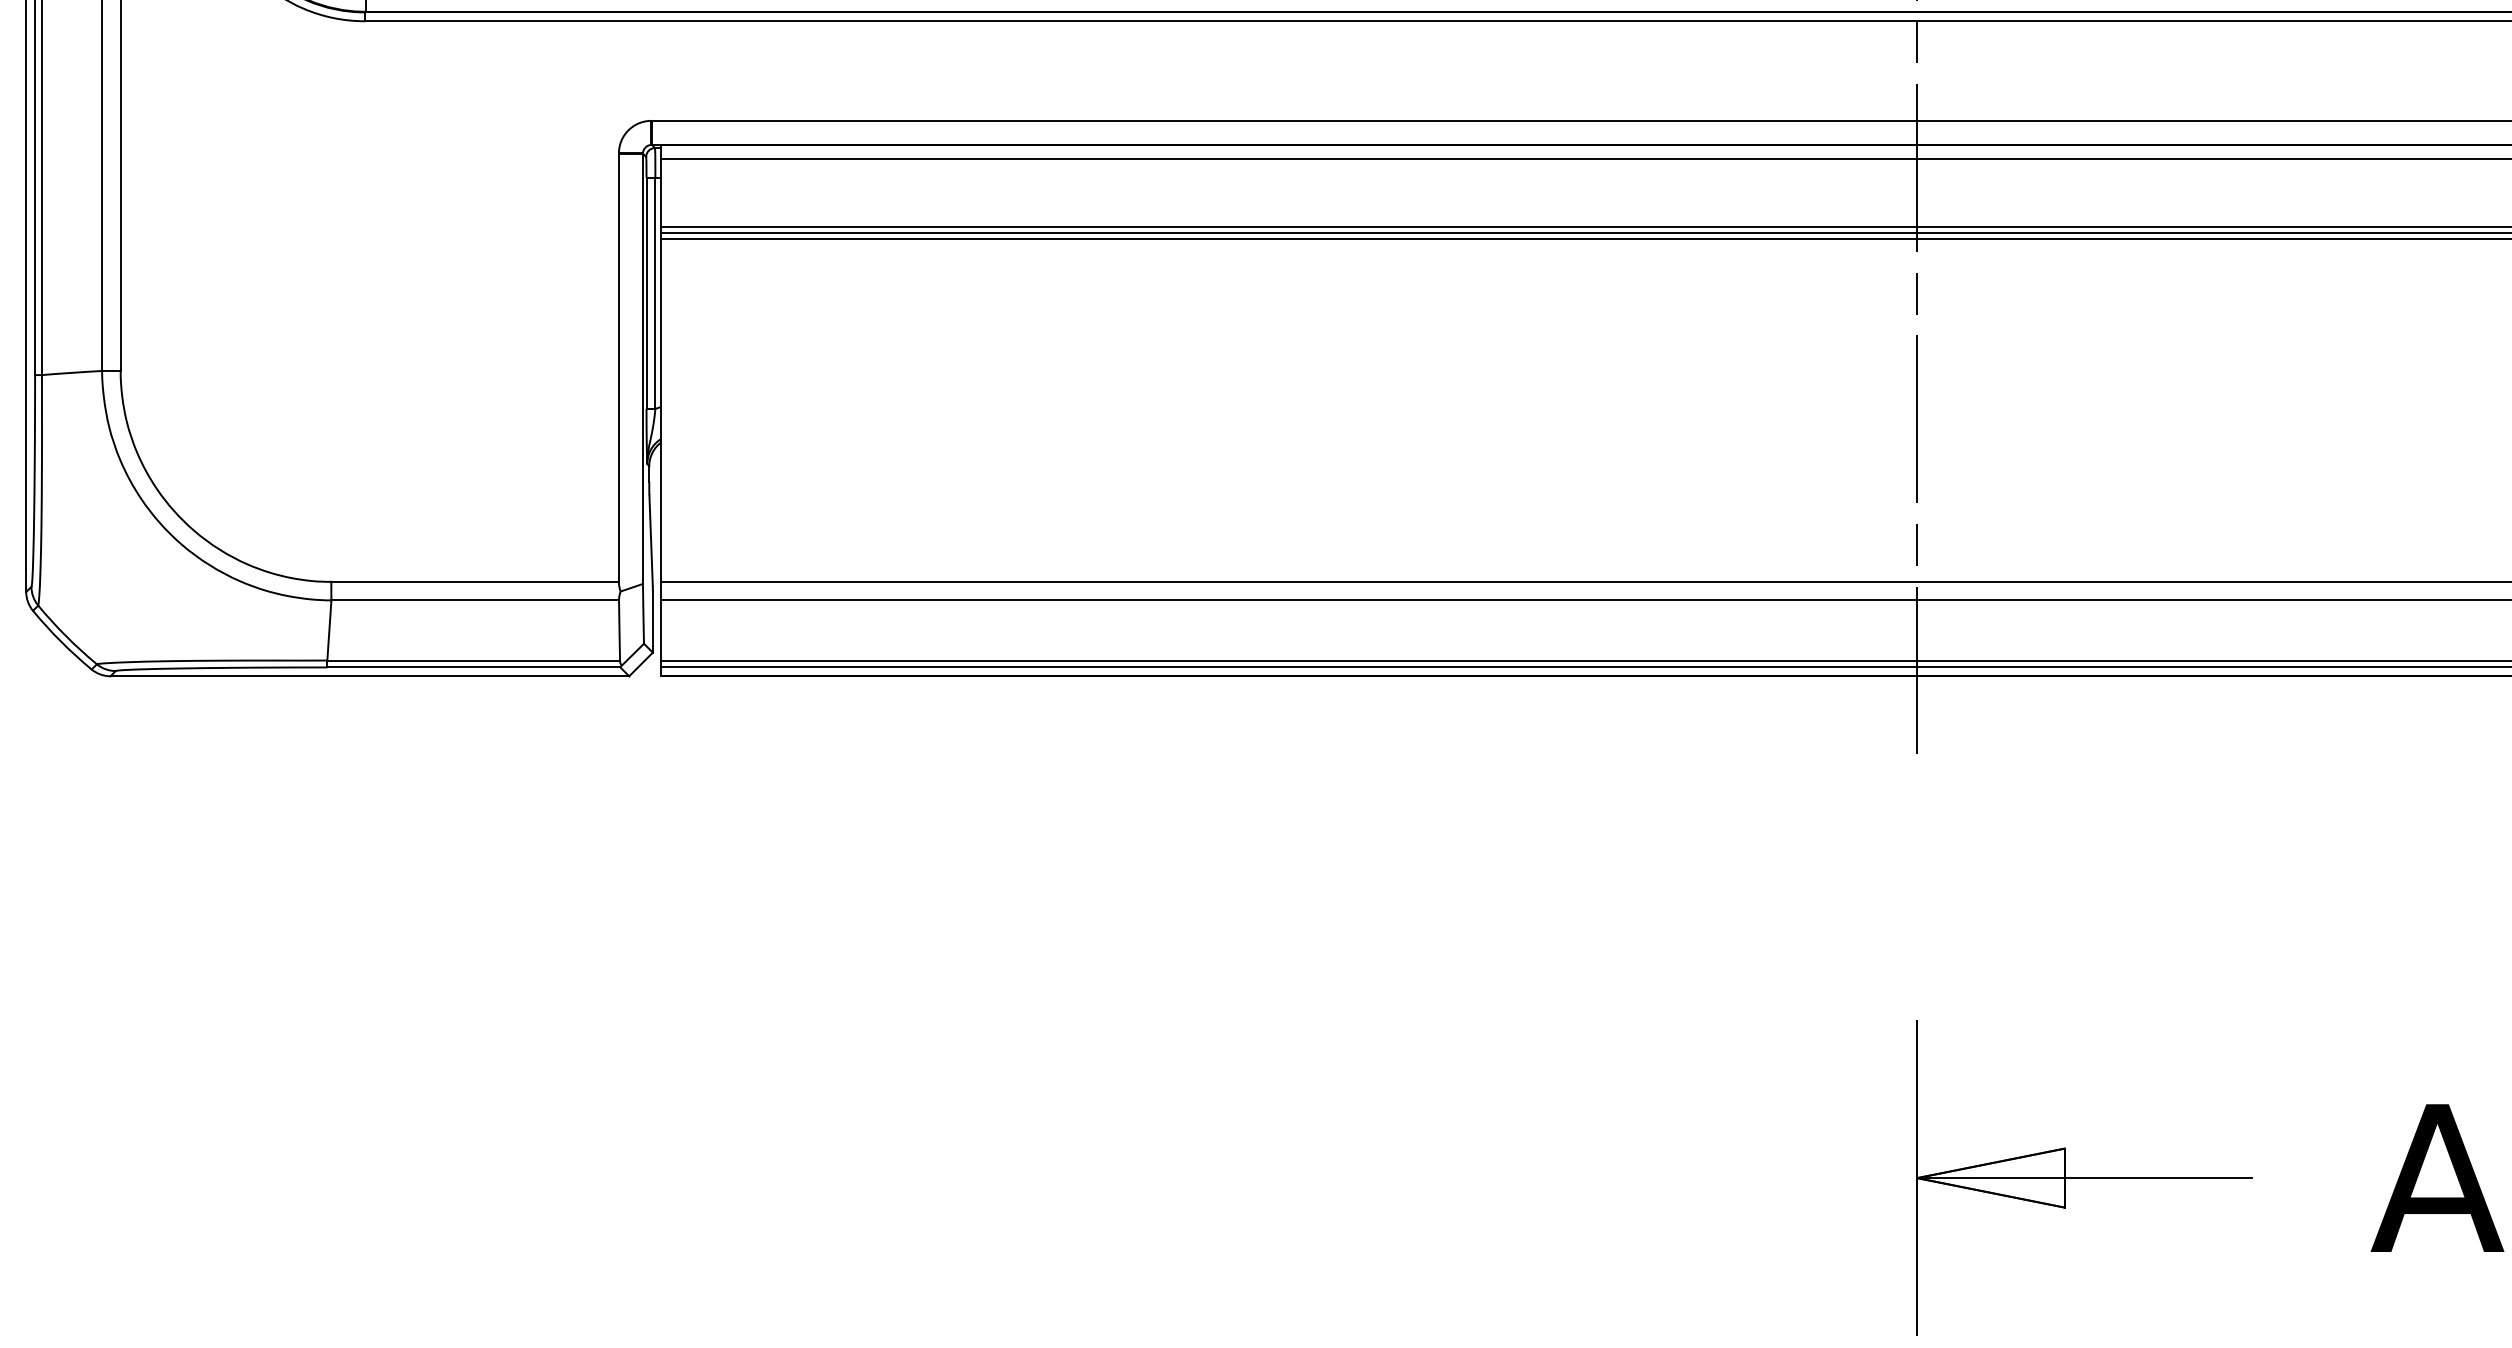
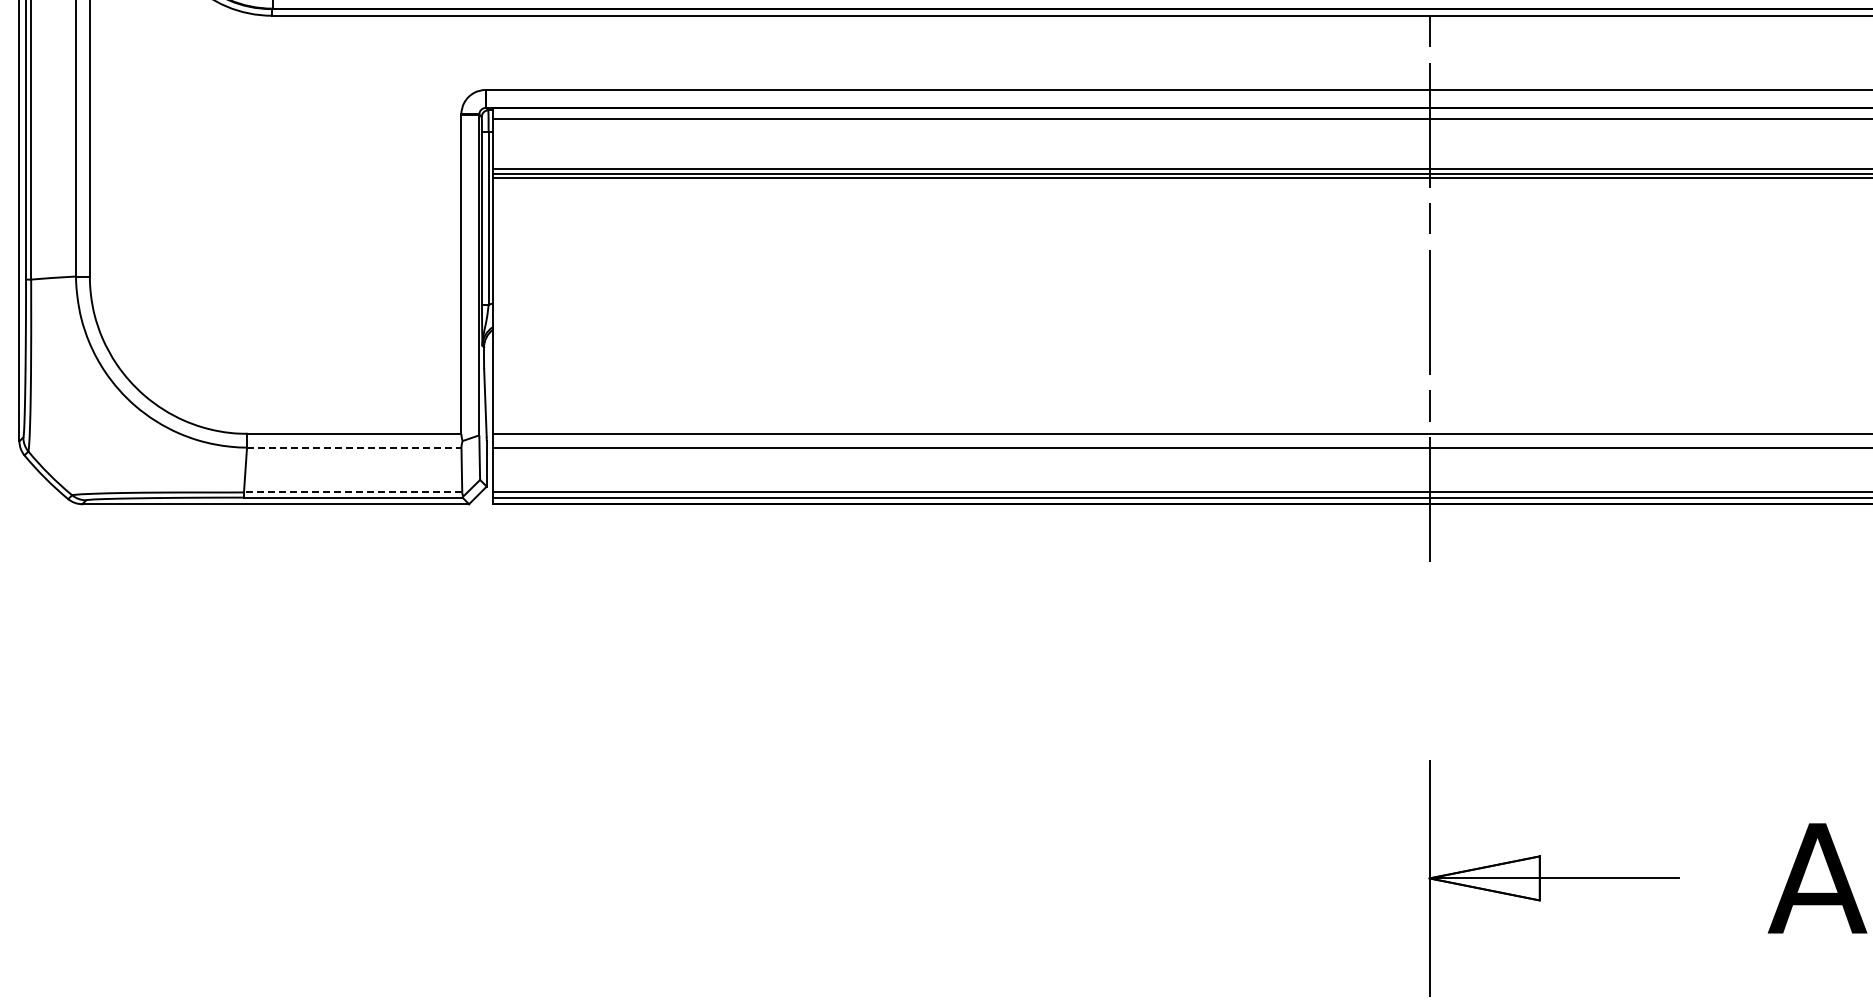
line: (475, 600) -> (354, 447), solid -> dashed
line: (472, 660) -> (352, 492), solid -> dashed

